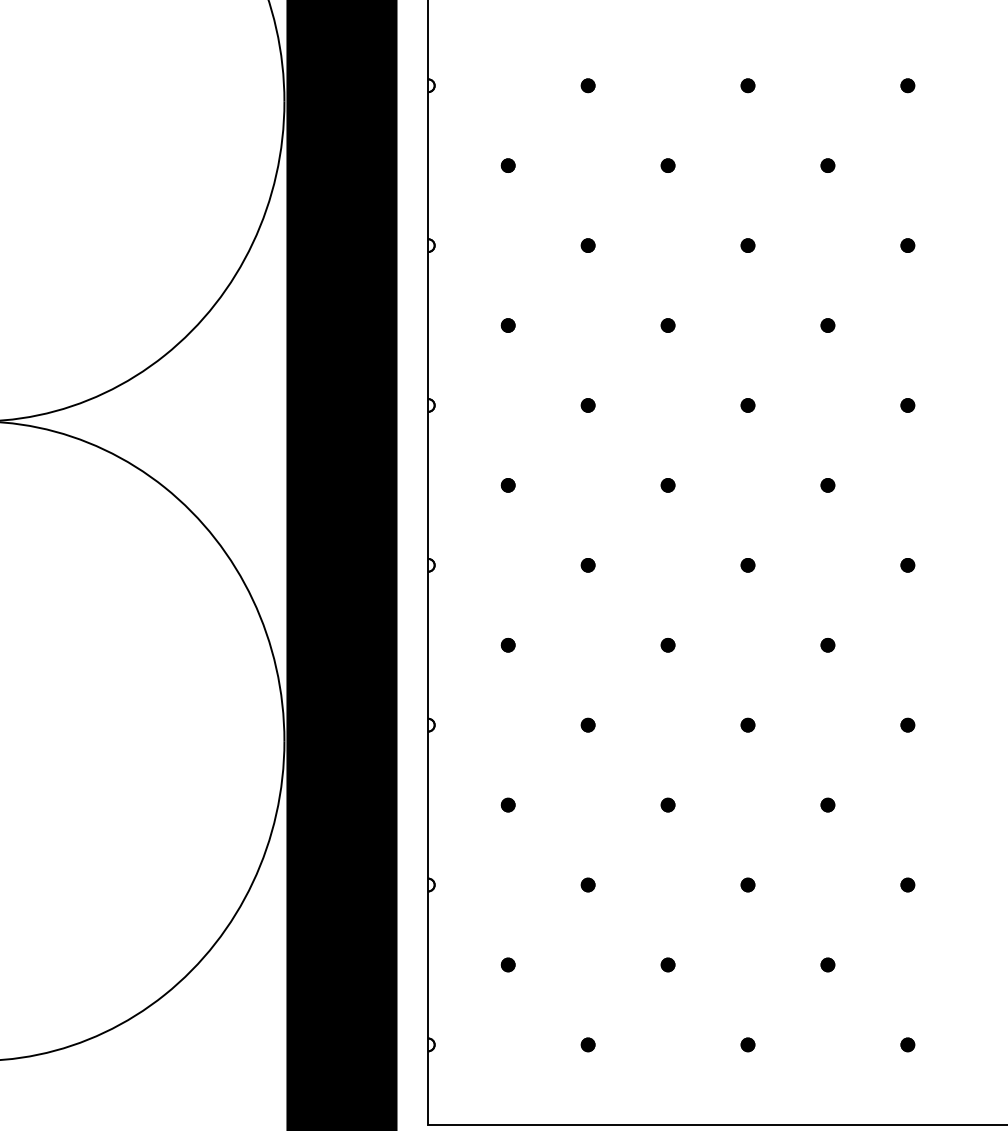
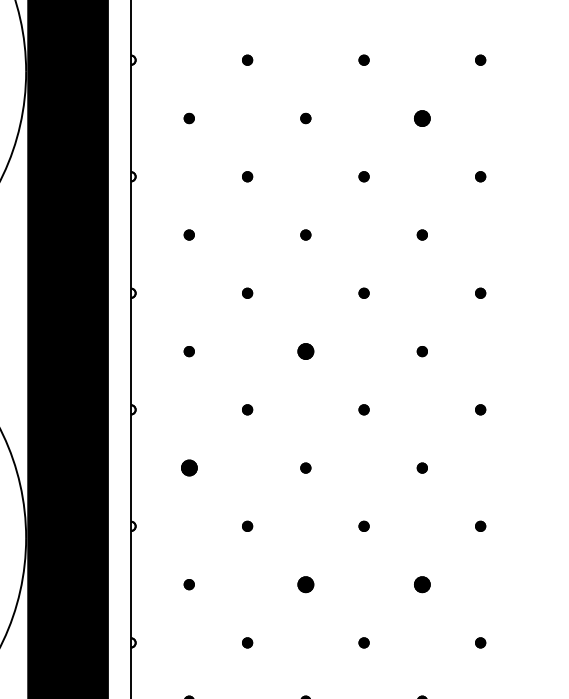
part: (827, 165) -> (422, 118), size x1.6
part: (667, 485) -> (305, 351), size x1.6
part: (507, 645) -> (188, 468), size x1.6
part: (667, 804) -> (305, 584), size x1.6
part: (827, 804) -> (422, 584), size x1.6

